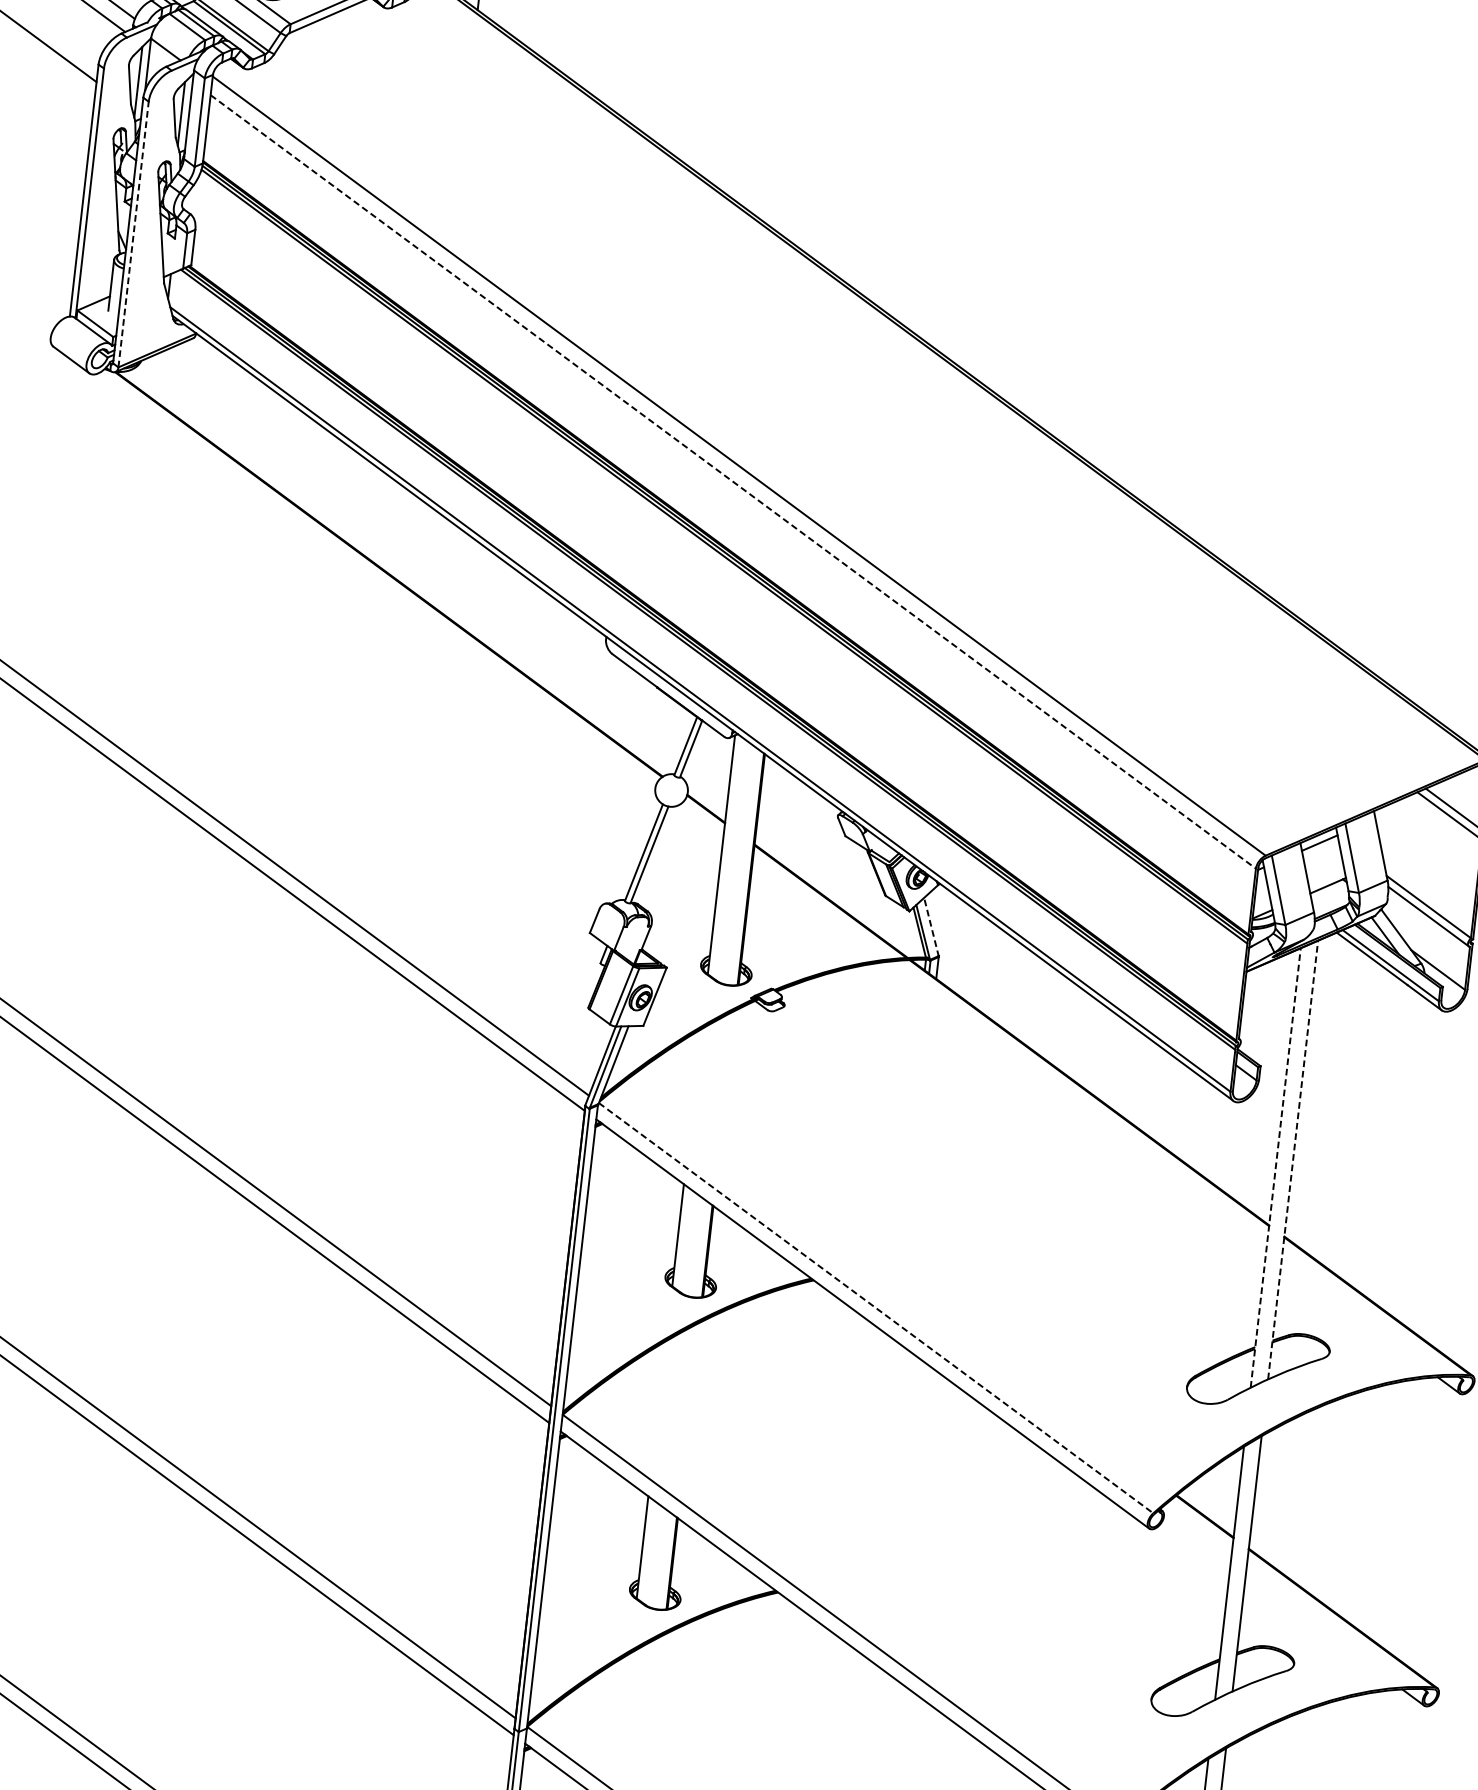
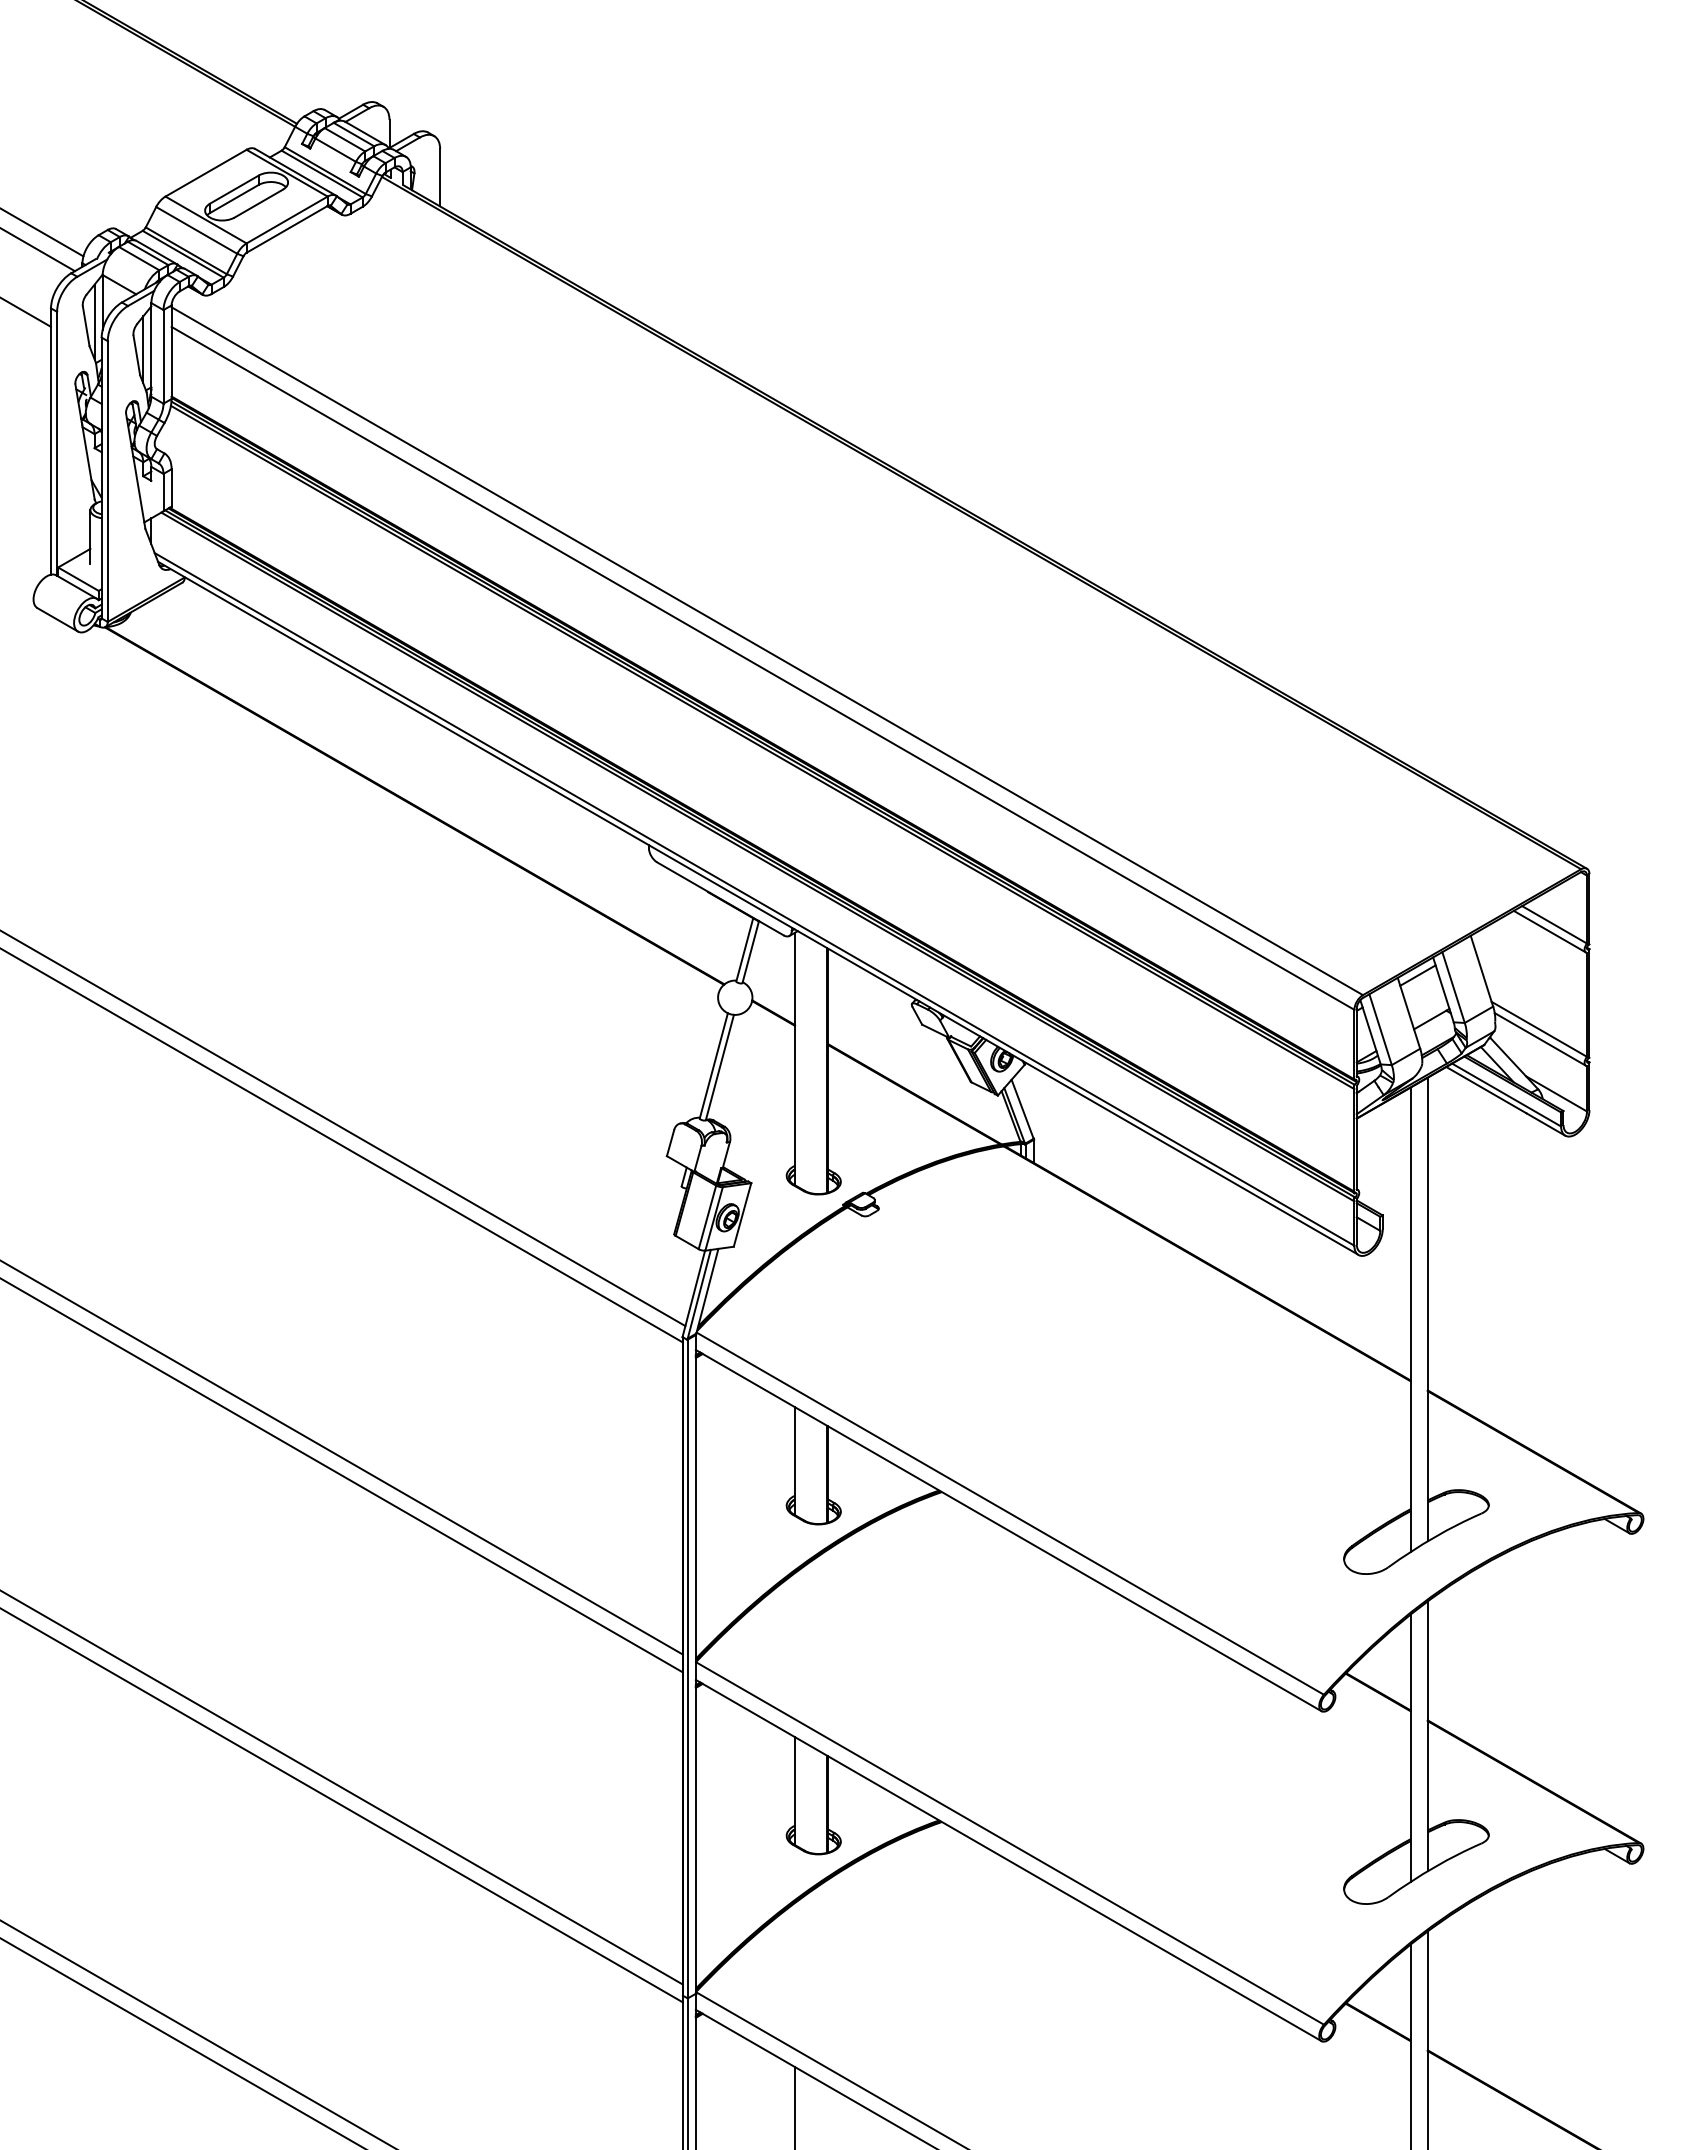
line: (133, 234) -> (107, 481), dashed -> solid
line: (732, 481) -> (762, 668), dashed -> solid
line: (931, 927) -> (1022, 1109), dashed -> solid
line: (1292, 1160) -> (1427, 1309), dashed -> solid
line: (1275, 1167) -> (1410, 1319), dashed -> solid
line: (876, 1308) -> (1010, 1513), dashed -> solid

